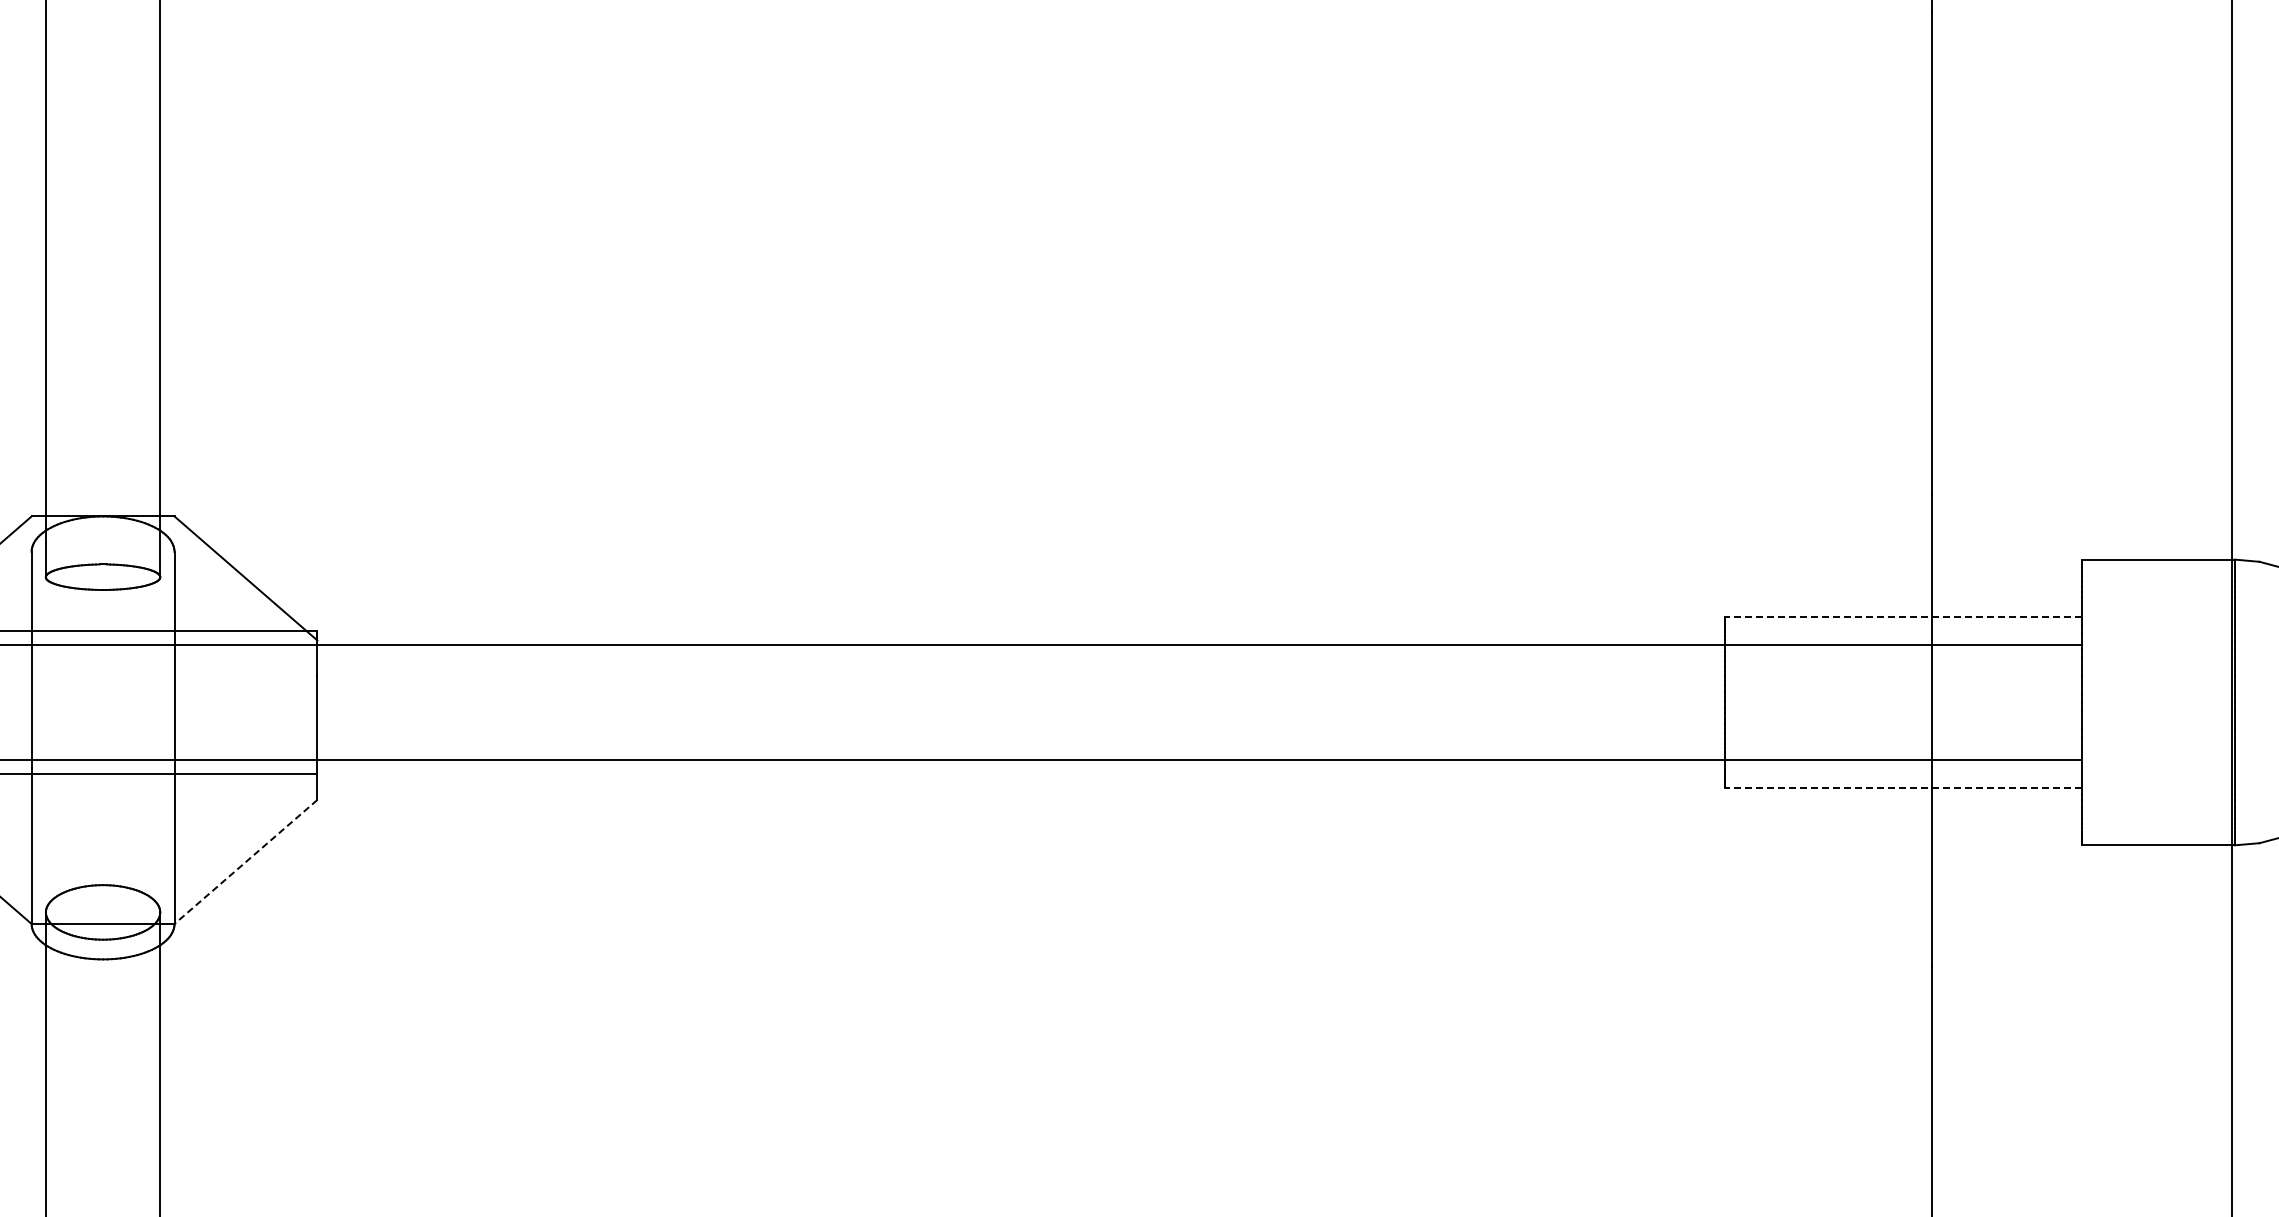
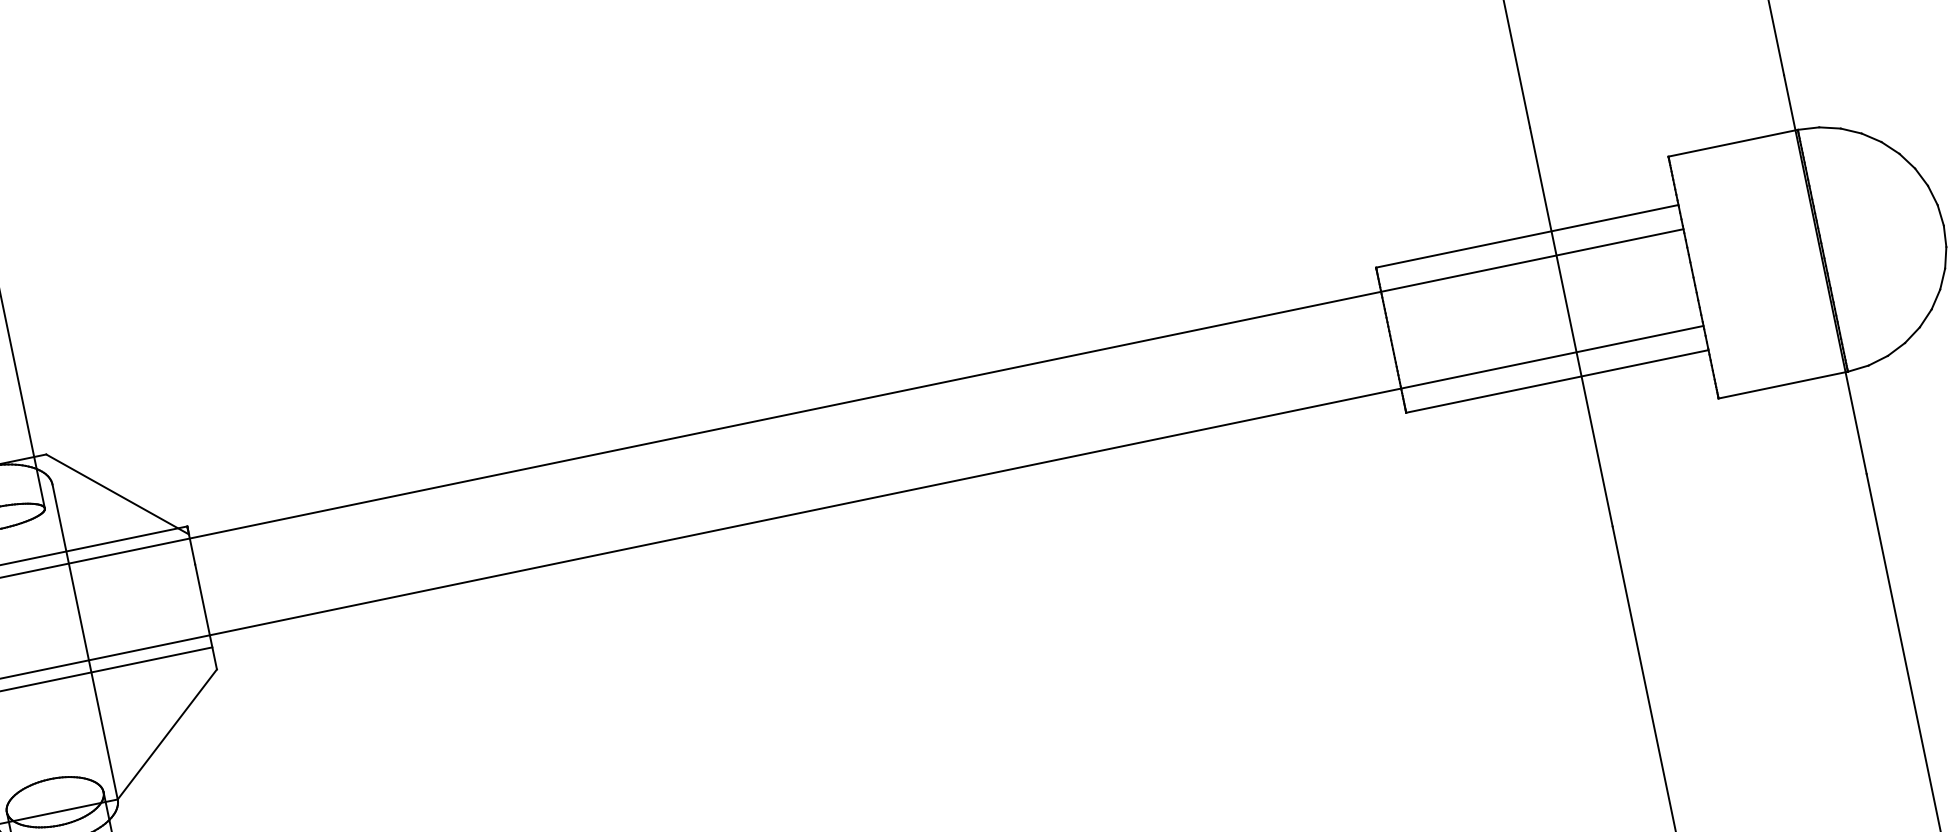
line: (1903, 616) -> (1527, 236), dashed -> solid
line: (1903, 788) -> (1557, 381), dashed -> solid
line: (245, 861) -> (166, 734), dashed -> solid

